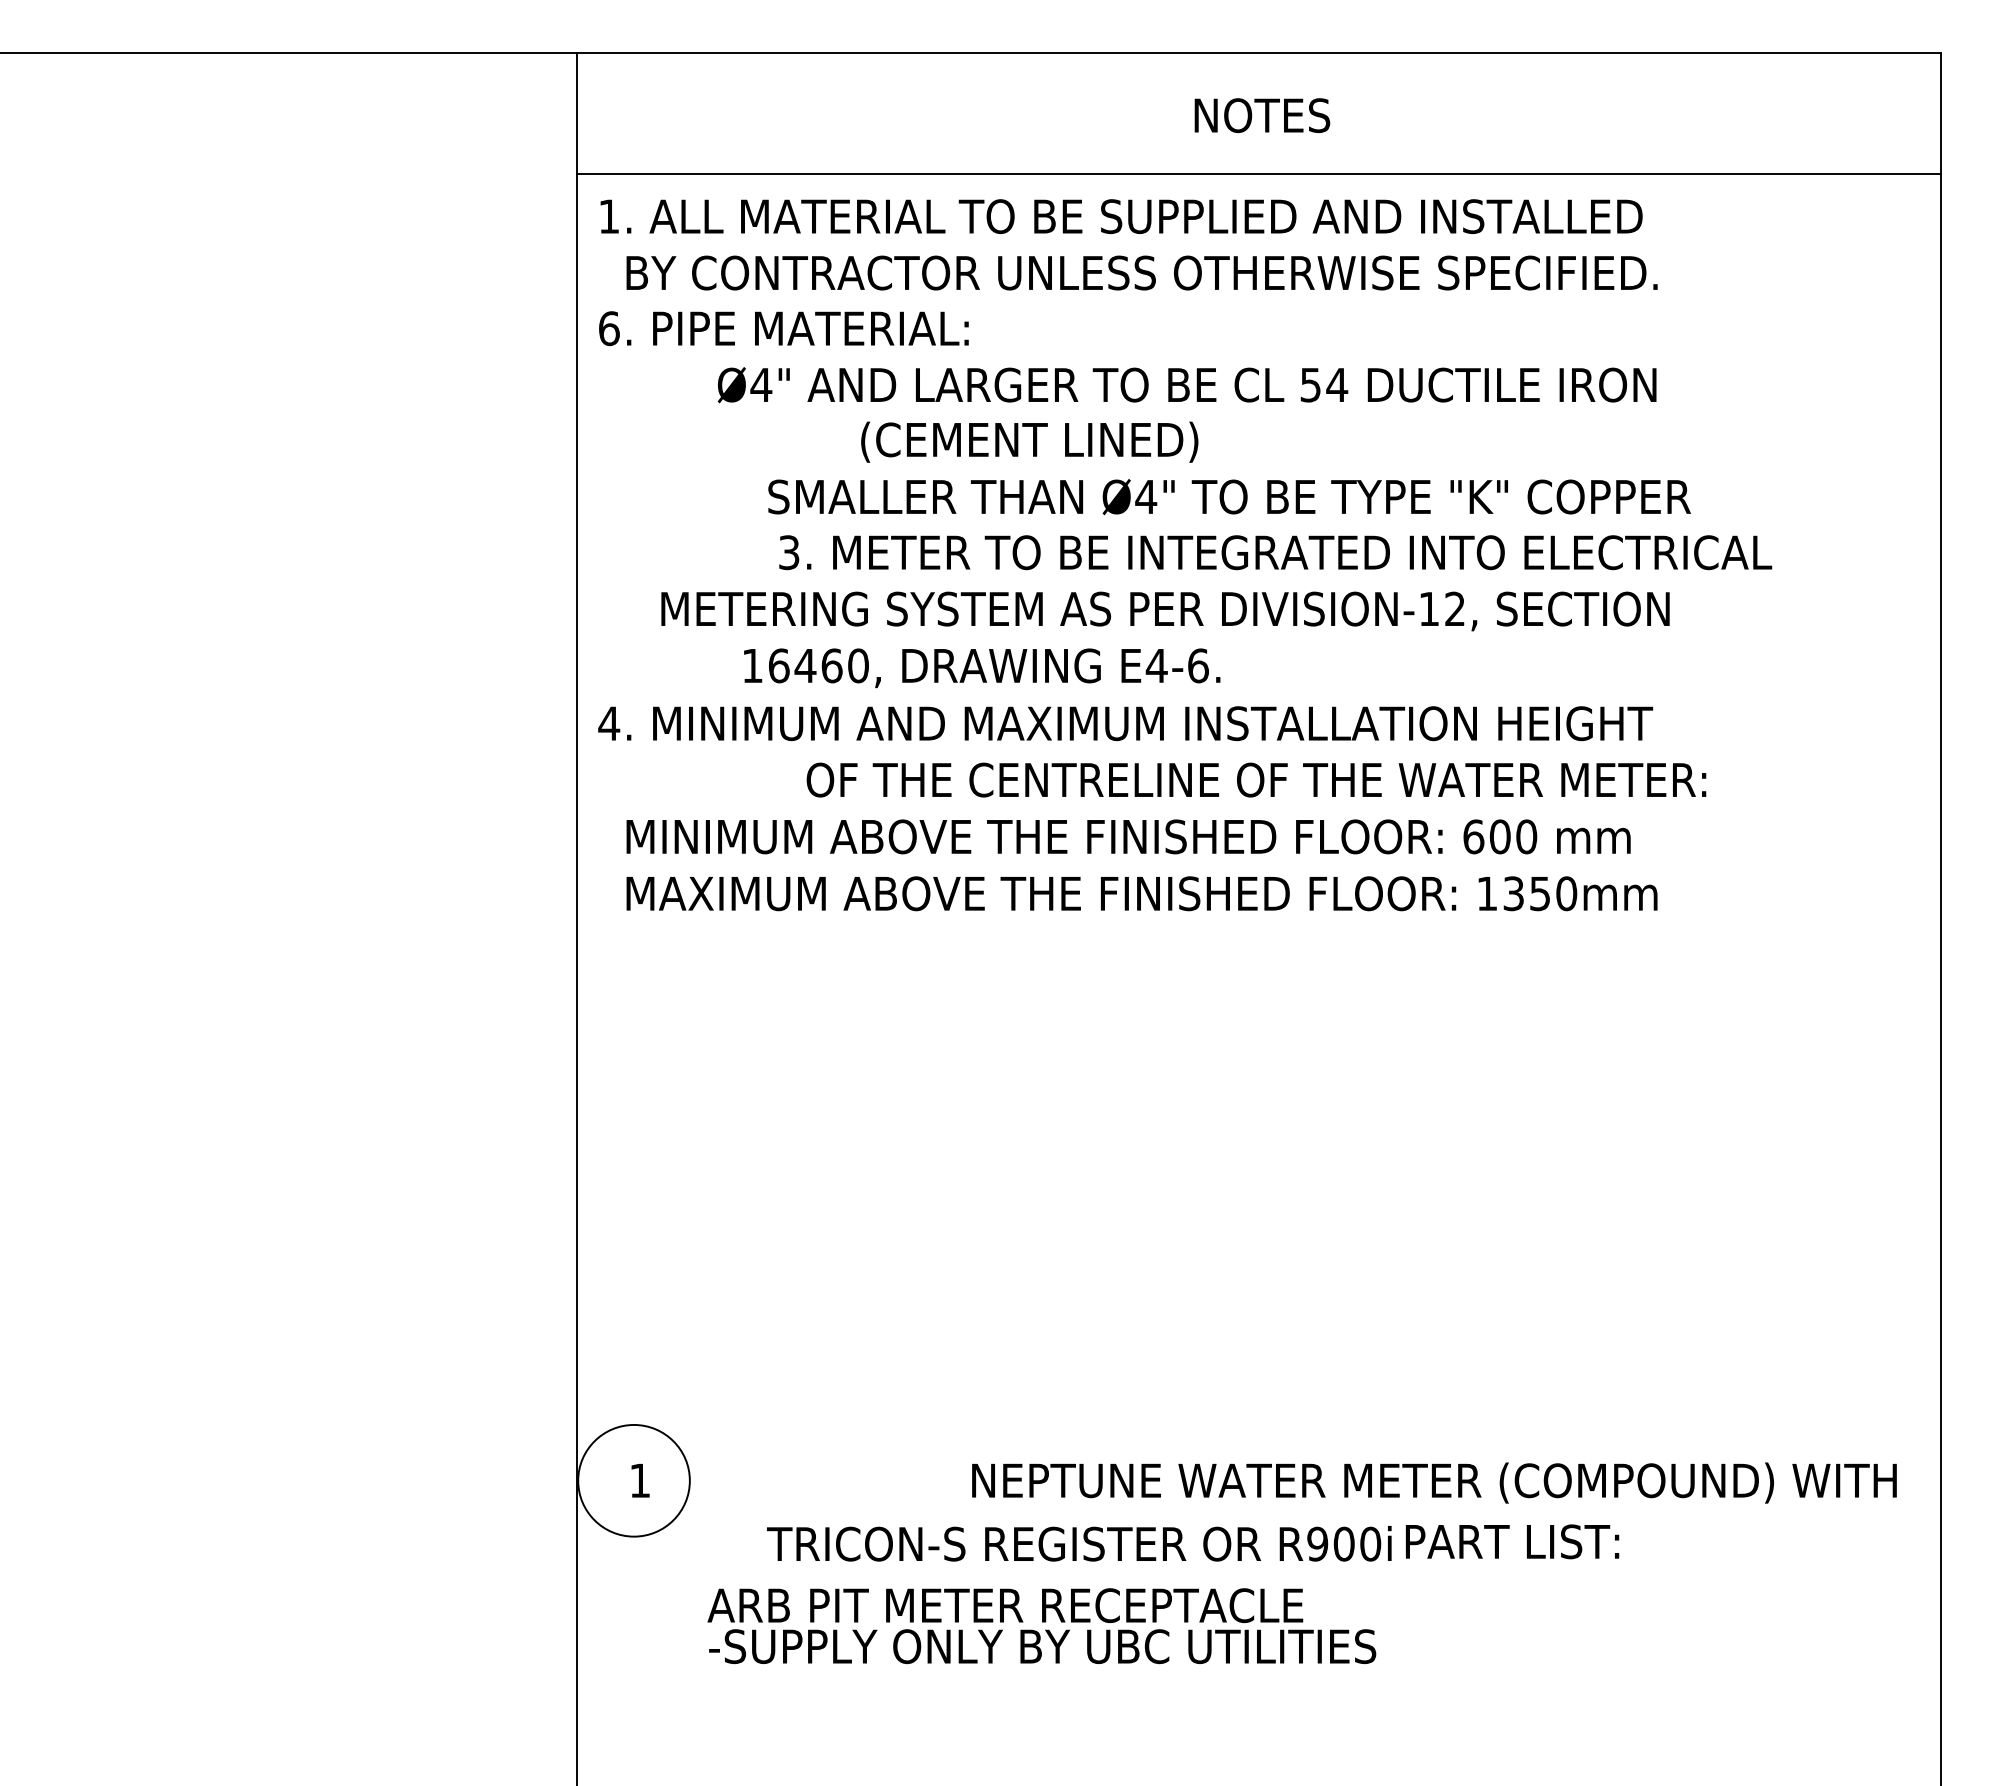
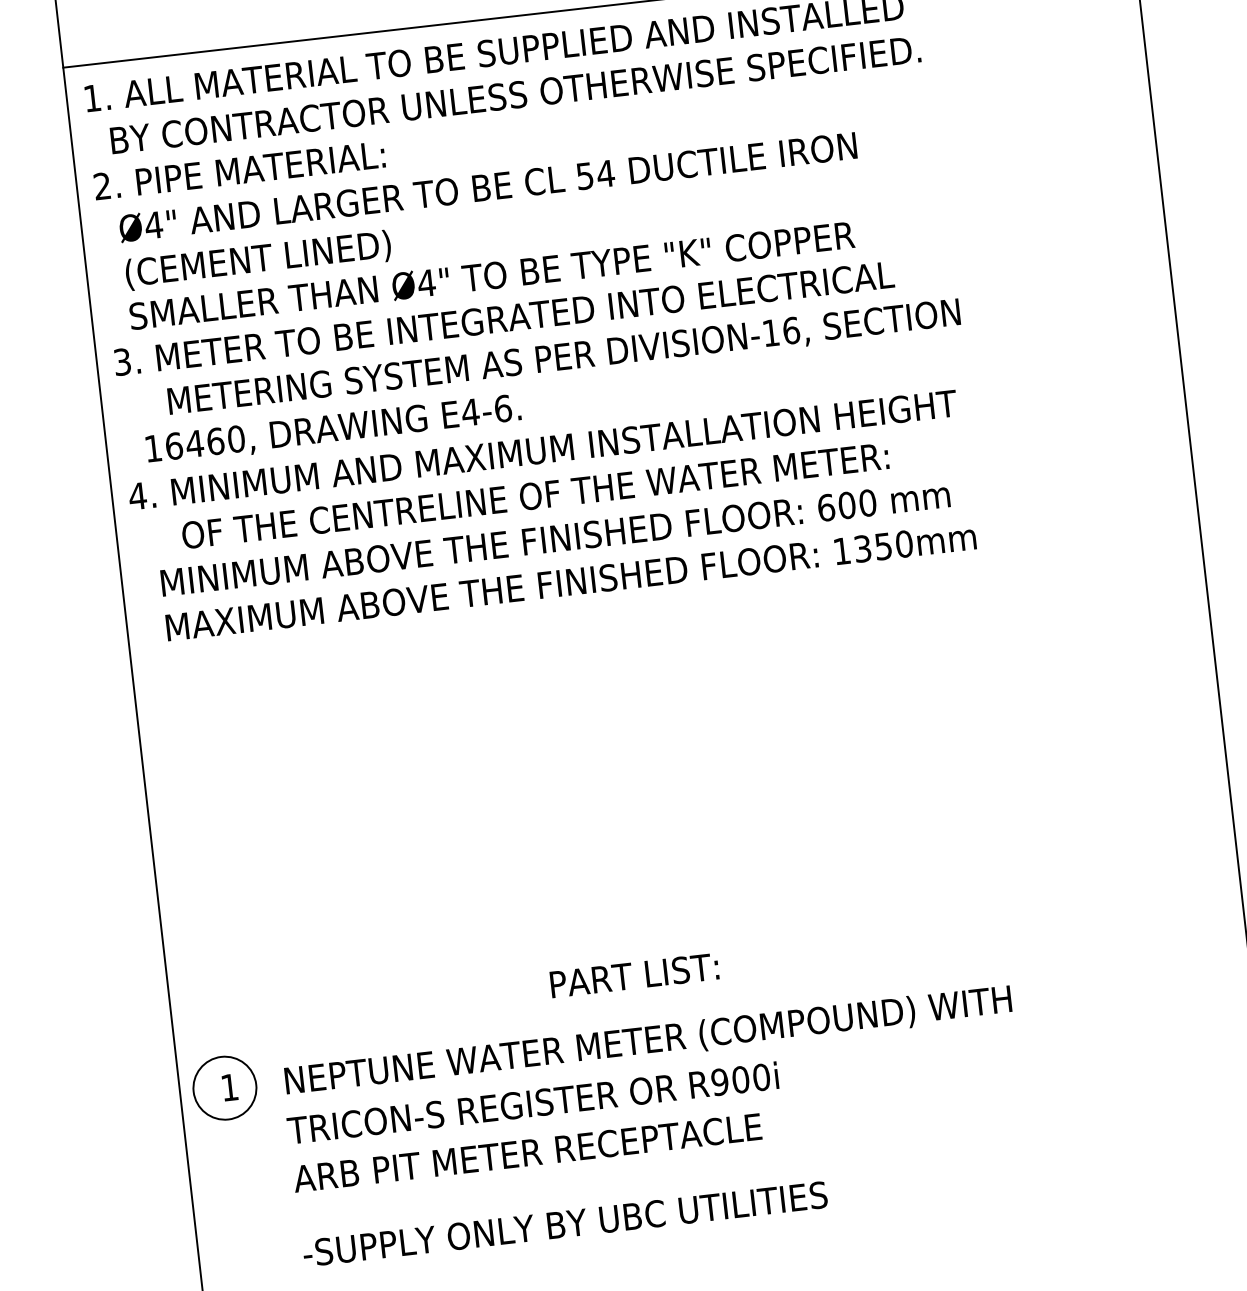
text: (609, 328) -> (102, 186), 6. -> 2.
text: (1186, 385) -> (487, 187), moved
text: (1029, 441) -> (258, 259), moved
text: (1229, 497) -> (492, 276), moved
text: (1275, 552) -> (504, 318), moved
text: (1455, 608) -> (791, 330), DIVISION-12, -> DIVISION-16,
text: (982, 668) -> (333, 430), moved
text: (1256, 779) -> (535, 495), moved
circle: (633, 1480) -> (224, 1088), size x0.71
text: (1434, 1482) -> (648, 1041), moved
text: (1512, 1541) -> (634, 975), moved
text: (1079, 1543) -> (533, 1102), moved
text: (1042, 1646) -> (565, 1224), moved

